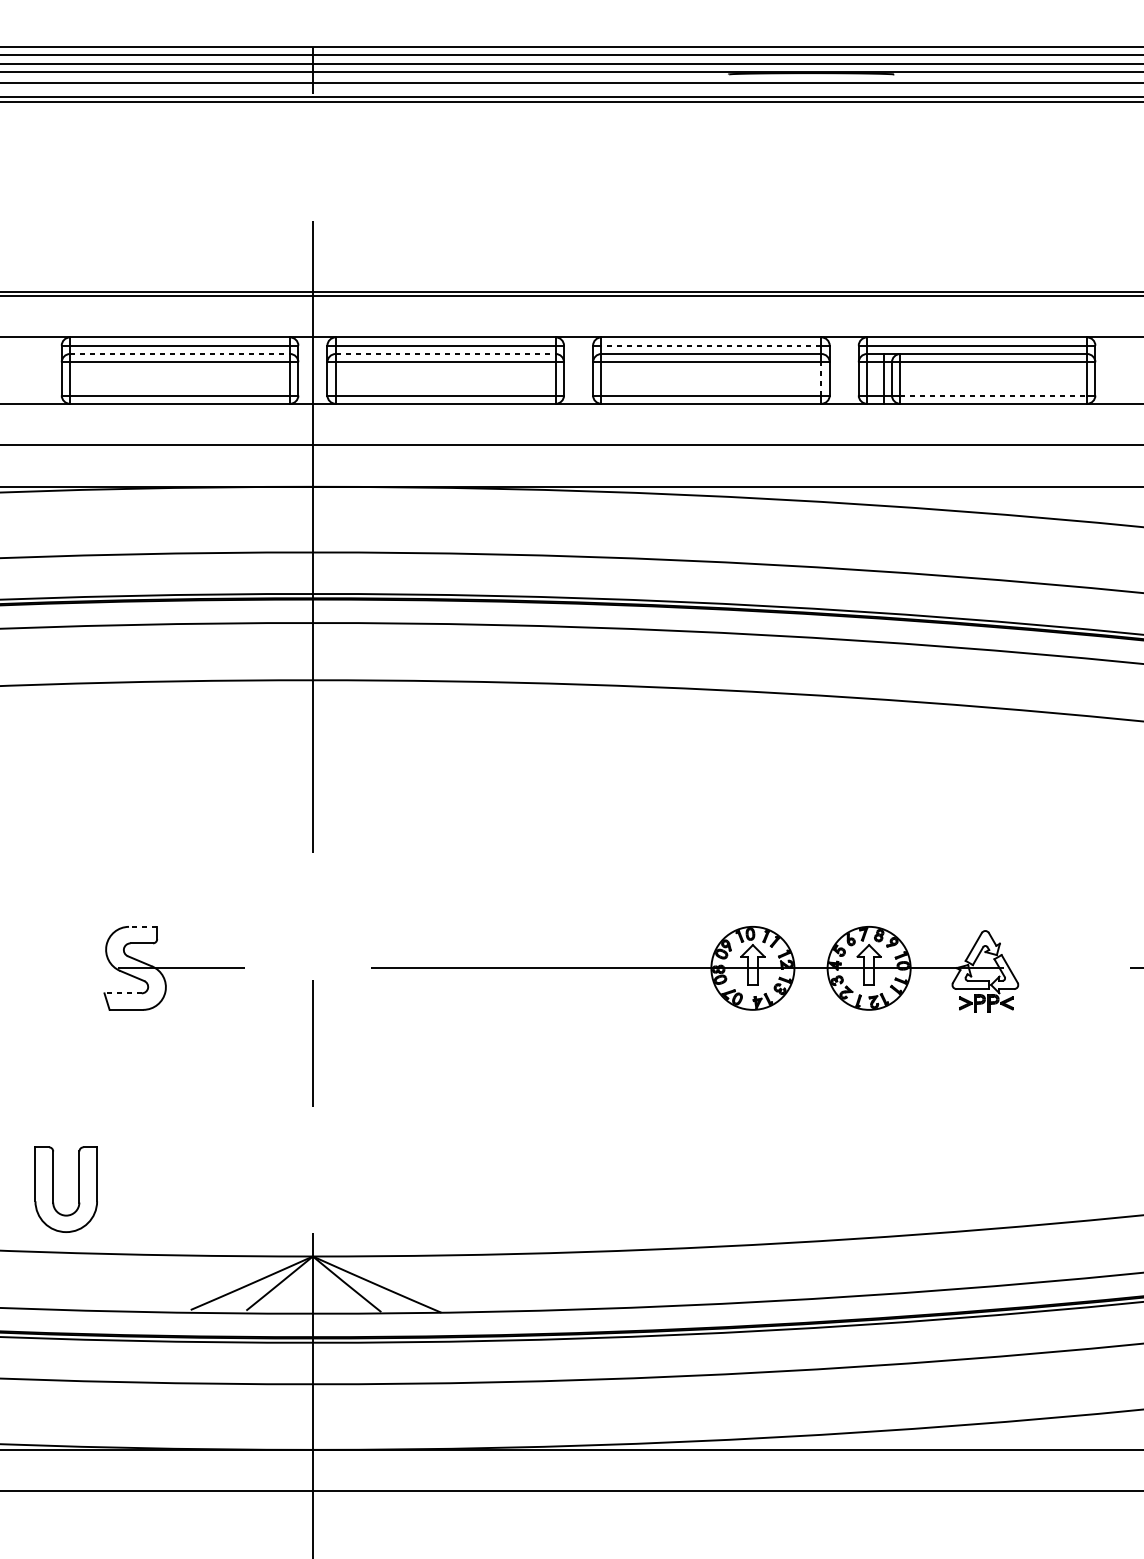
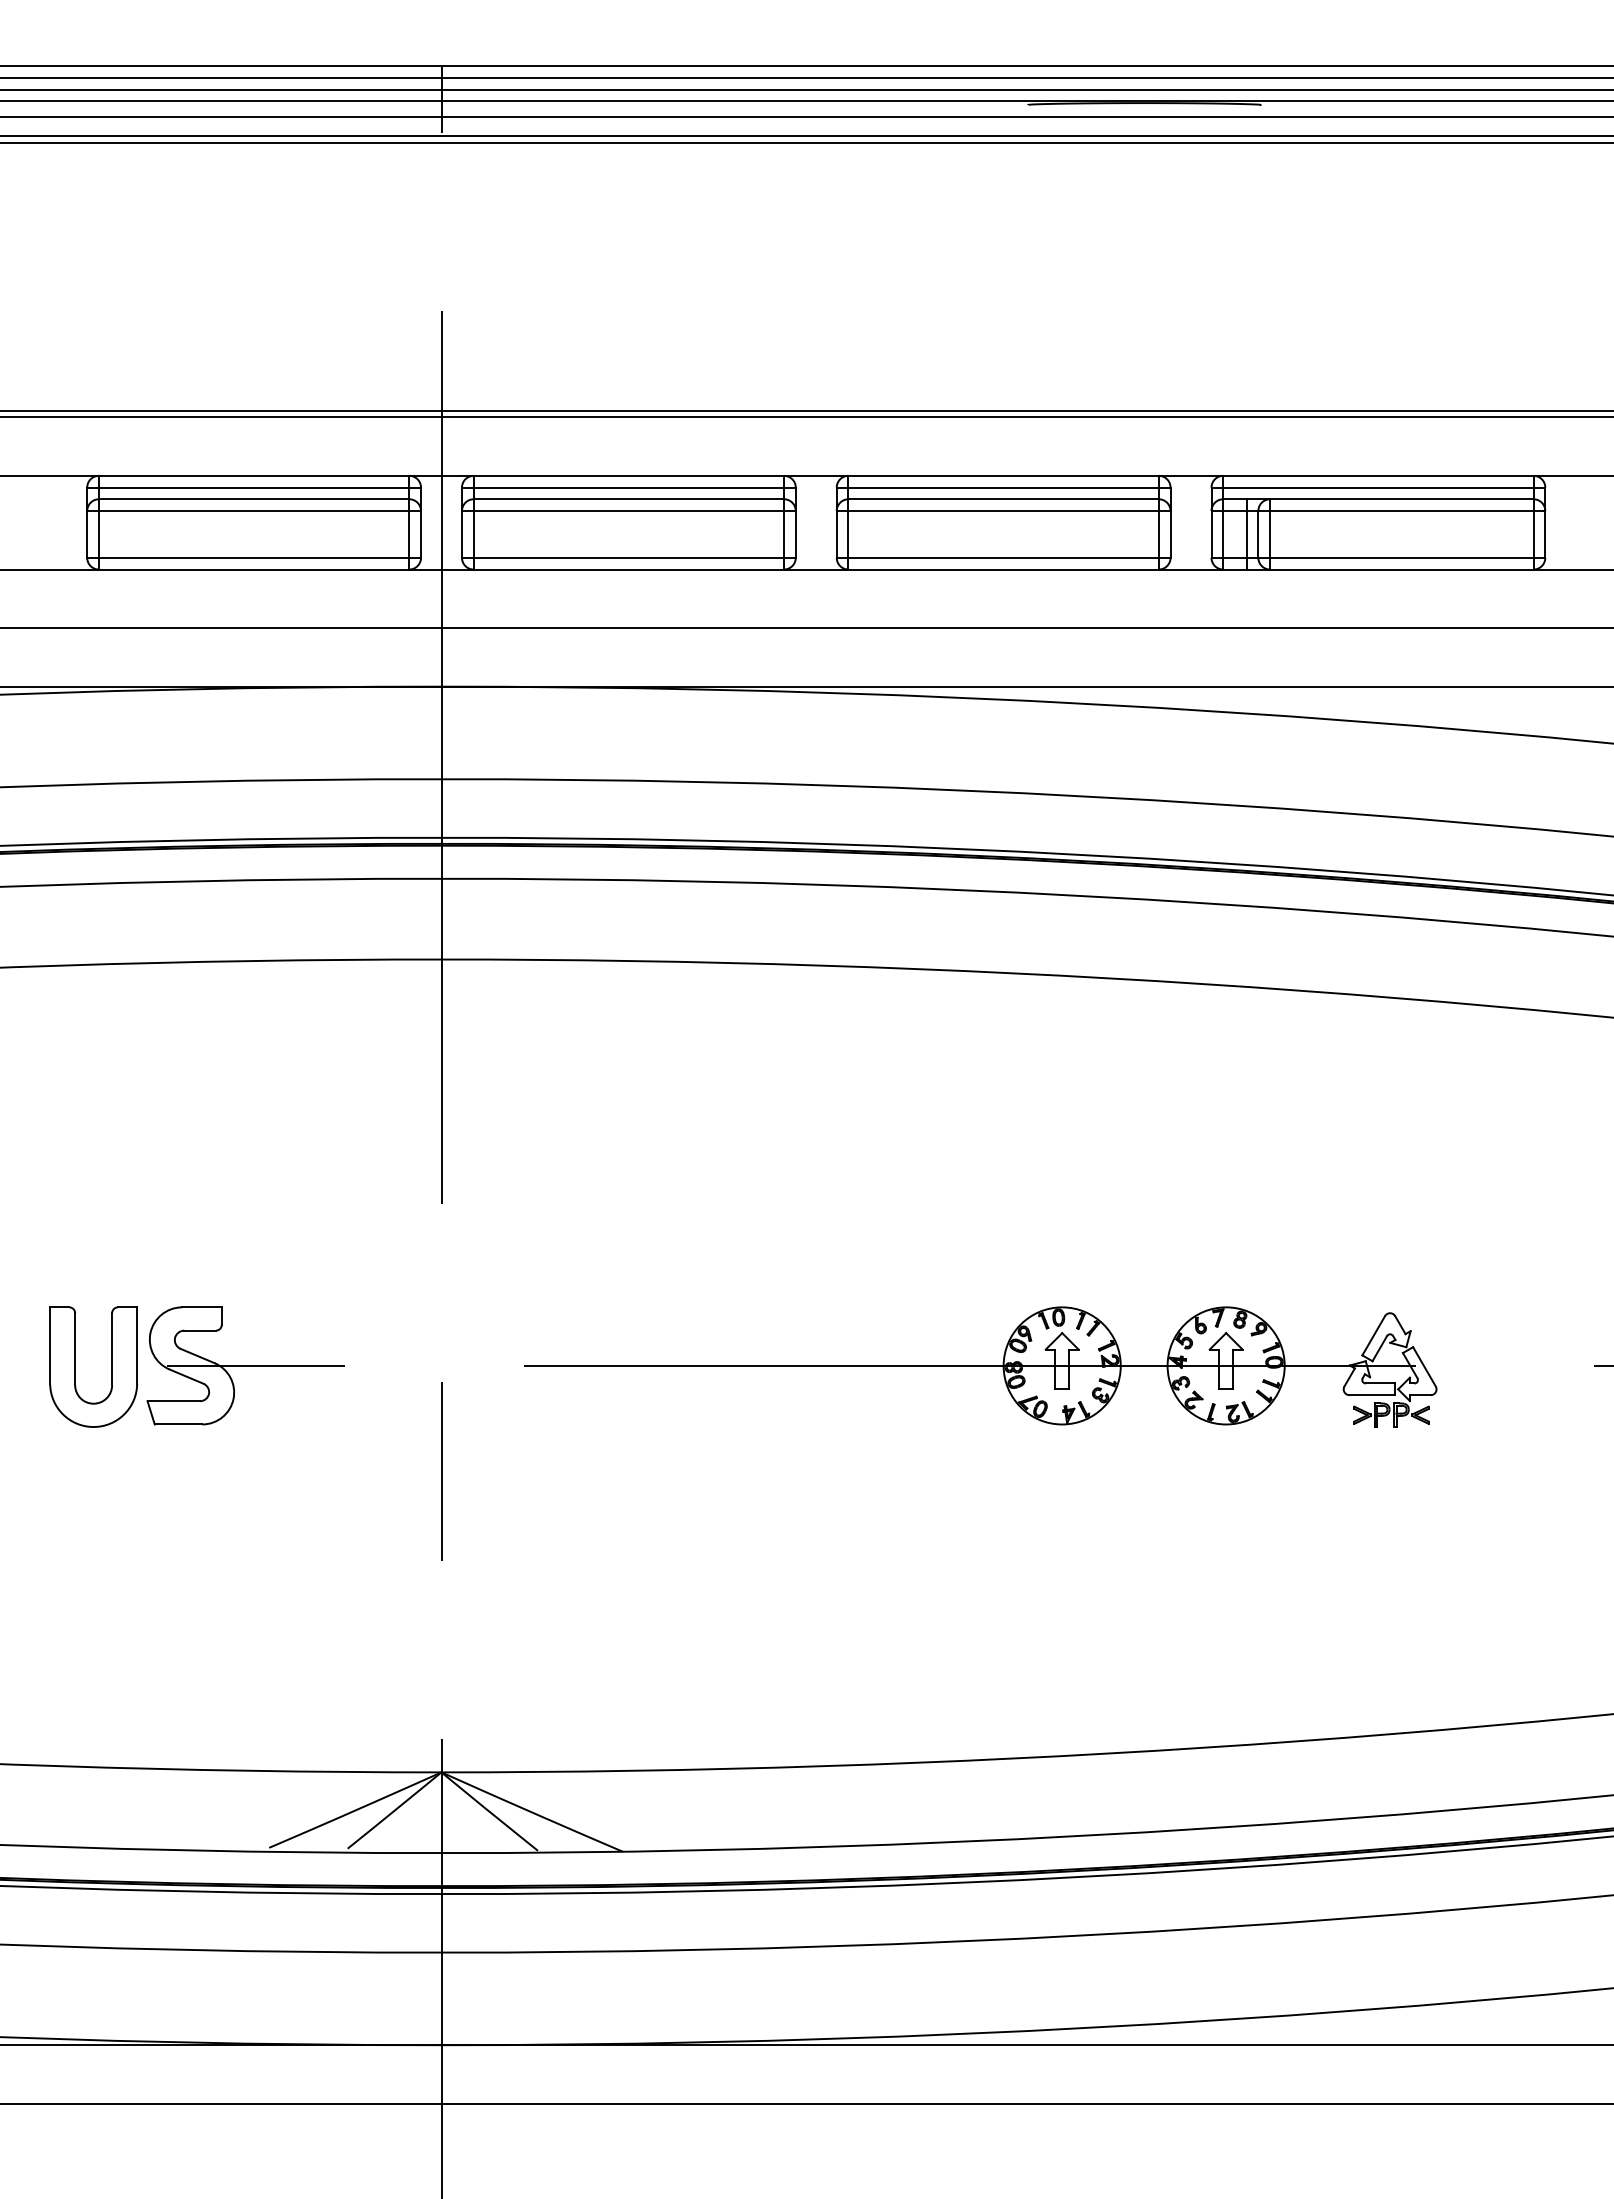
line: (711, 345) -> (1003, 487), dashed -> solid
line: (180, 354) -> (254, 499), dashed -> solid
line: (446, 354) -> (629, 499), dashed -> solid
line: (821, 378) -> (1158, 533), dashed -> solid
line: (993, 395) -> (1401, 557), dashed -> solid
line: (142, 926) -> (201, 1307), dashed -> solid
line: (122, 993) -> (173, 1401), dashed -> solid
part: (53, 1189) -> (75, 1366), moved

